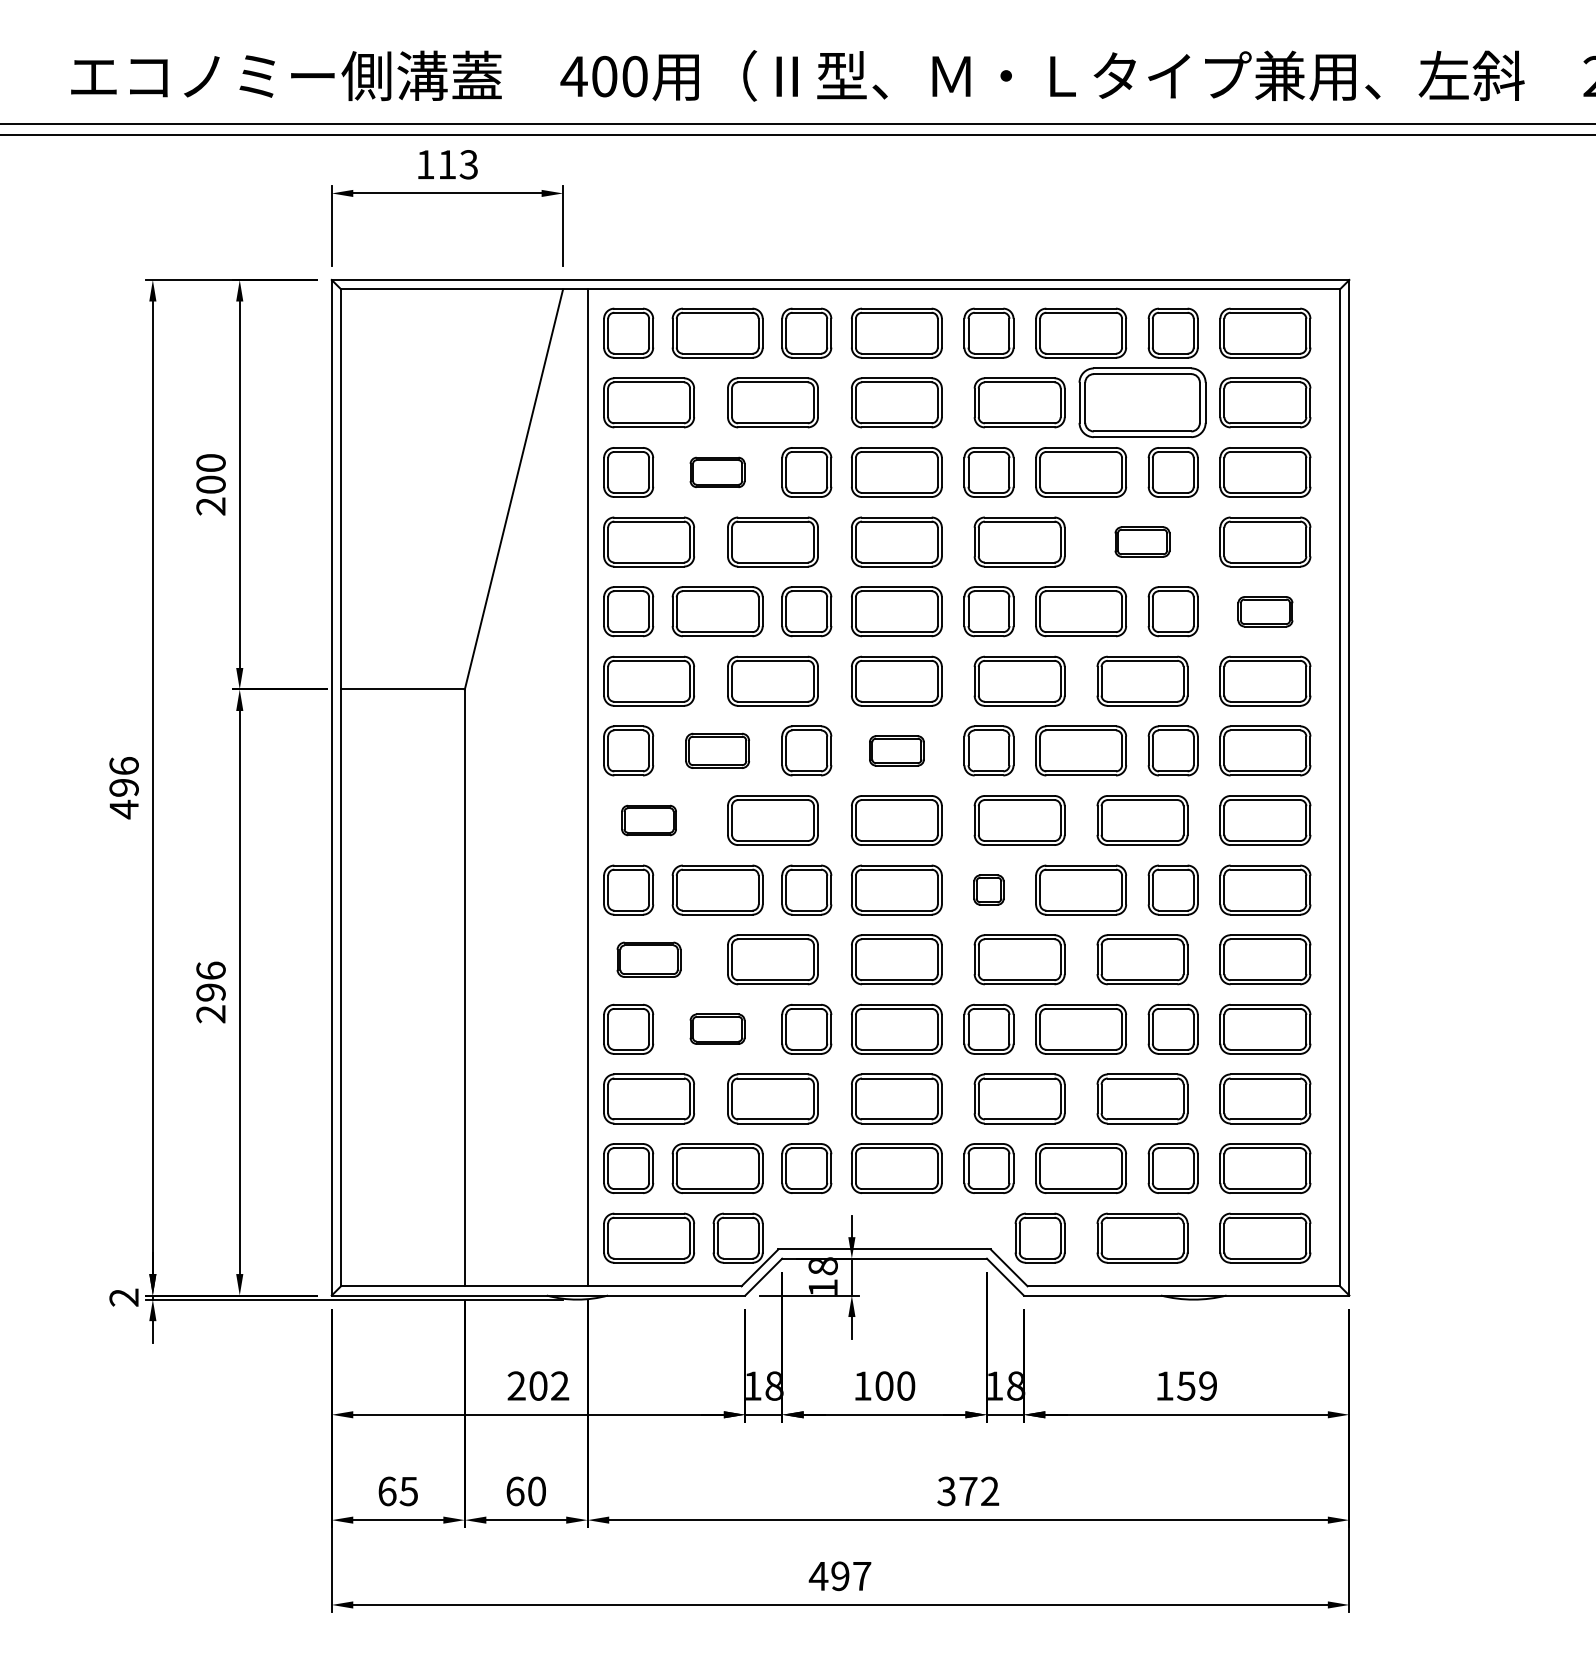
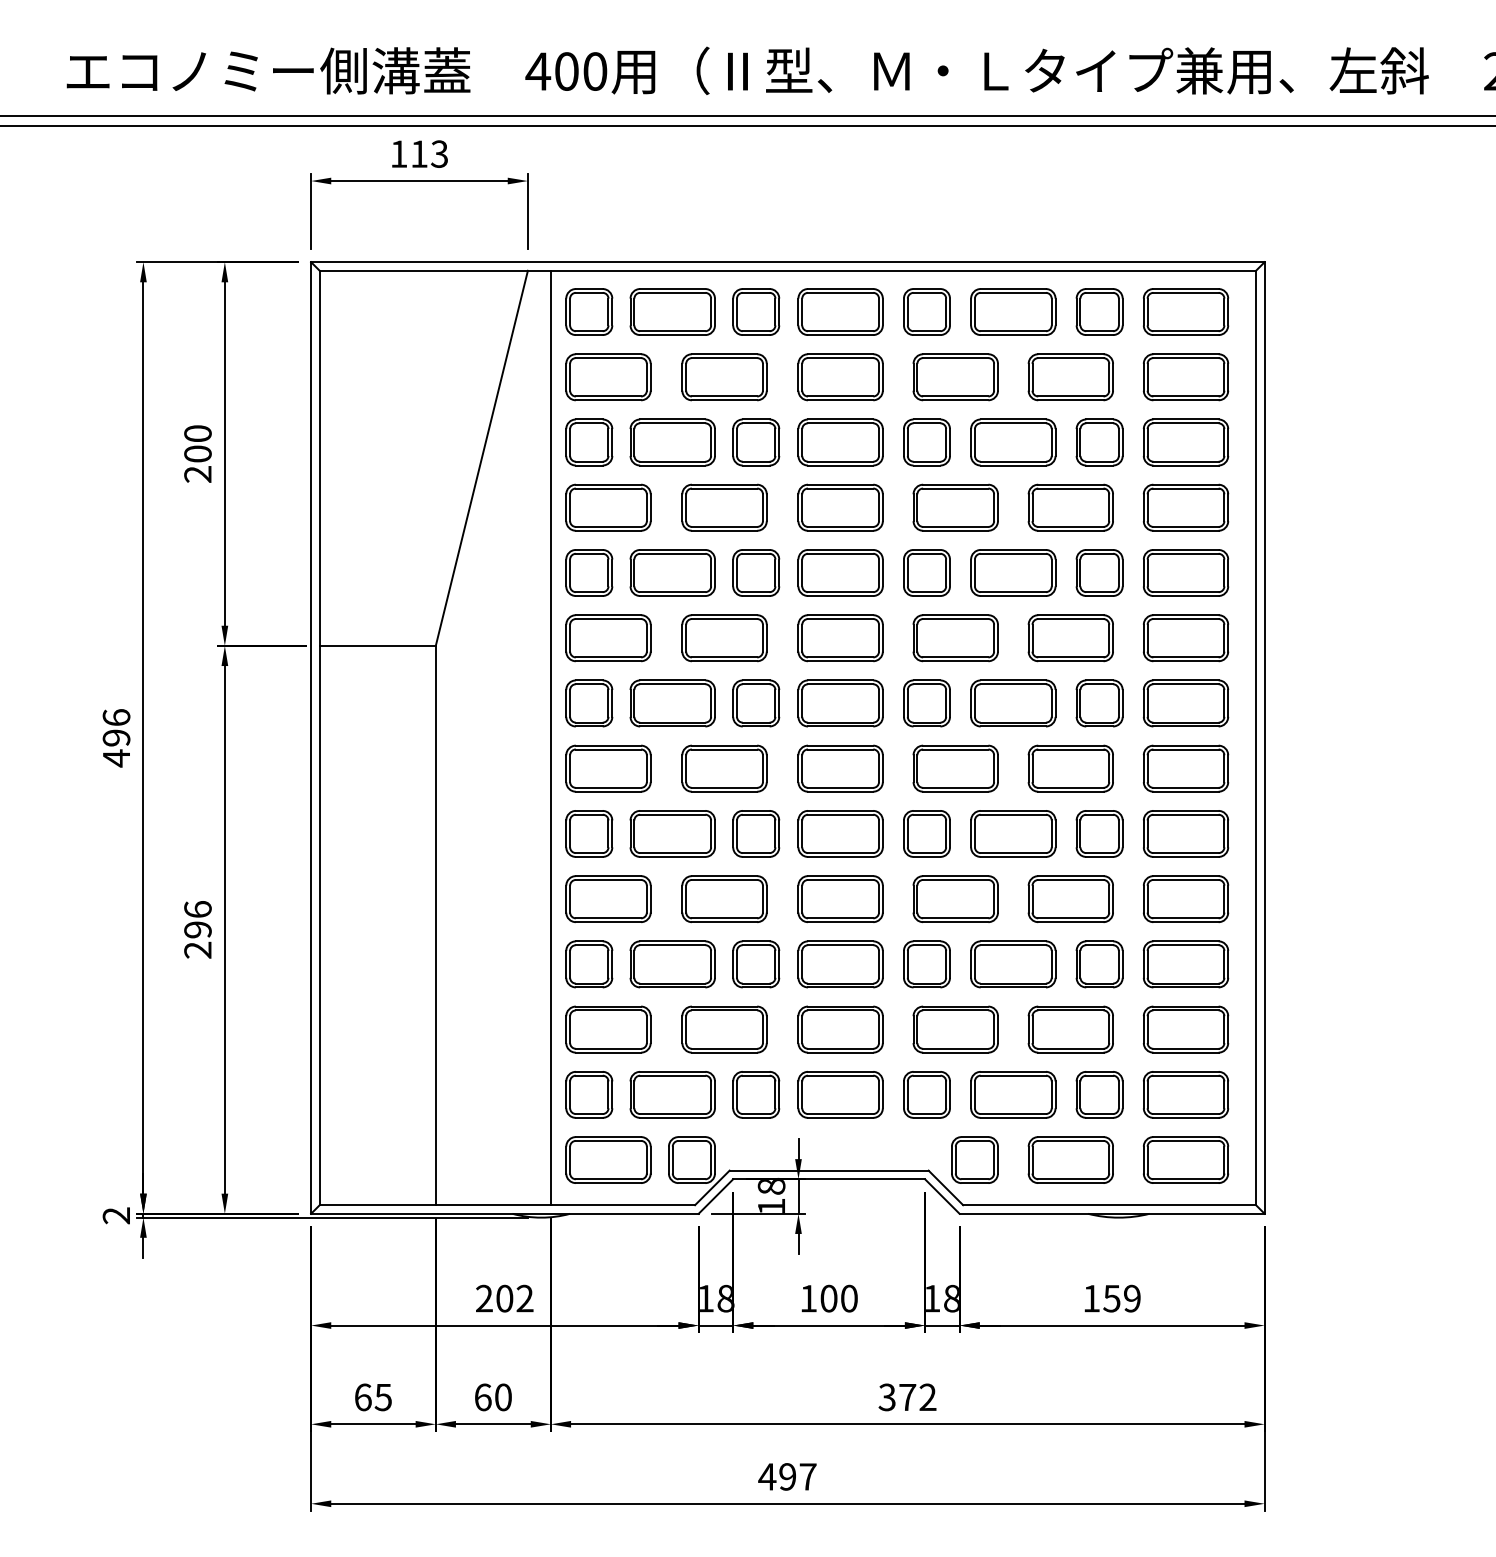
part: (1142, 402) -> (1070, 376), size x0.71
part: (717, 472) -> (672, 442), size x1.67
part: (1142, 541) -> (1070, 507), size x1.67
part: (1265, 611) -> (1186, 572), size x1.67
part: (717, 750) -> (672, 703), size x1.43
part: (896, 750) -> (840, 703), size x1.67
part: (648, 820) -> (607, 768), size x1.67
part: (988, 889) -> (926, 833), size x1.67
part: (648, 959) -> (607, 898), size x1.43
part: (717, 1028) -> (672, 963), size x1.67

